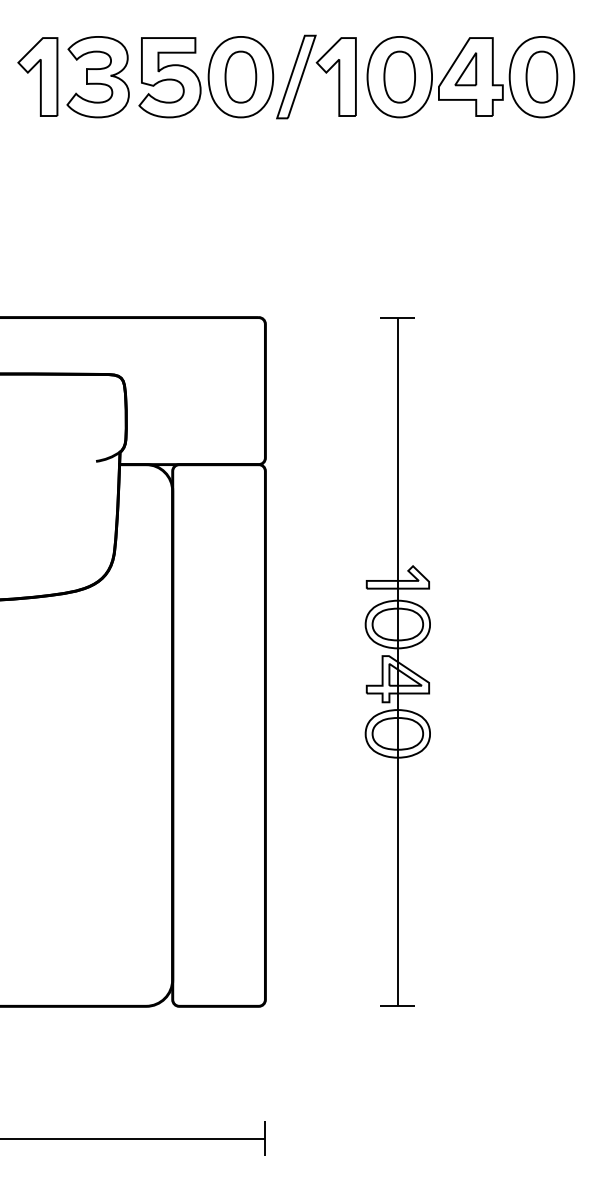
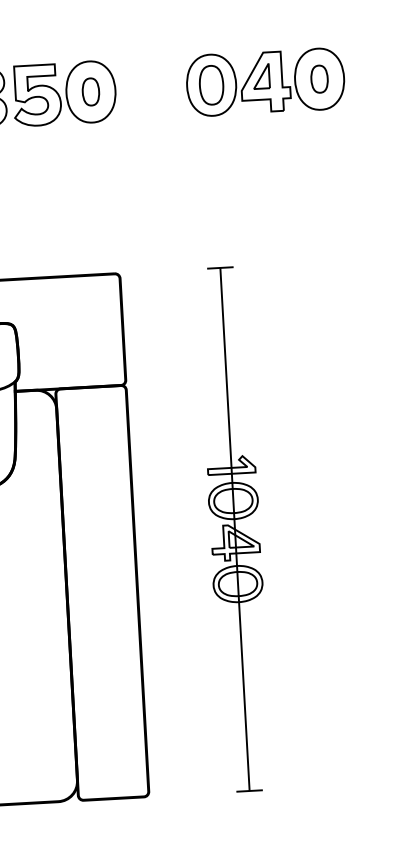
part: (322, 70) -> (152, 83), removed
part: (240, 76) -> (90, 91), size x0.7
part: (541, 76) -> (319, 78), size x0.7

